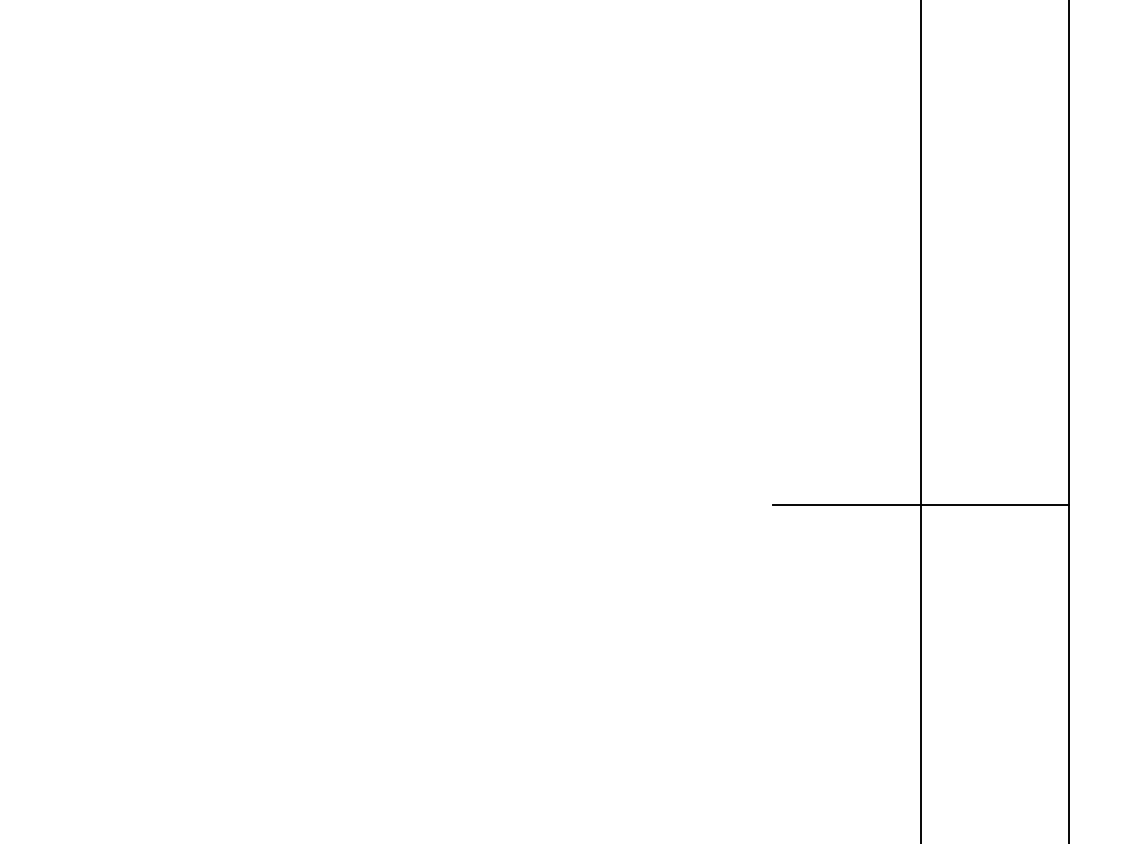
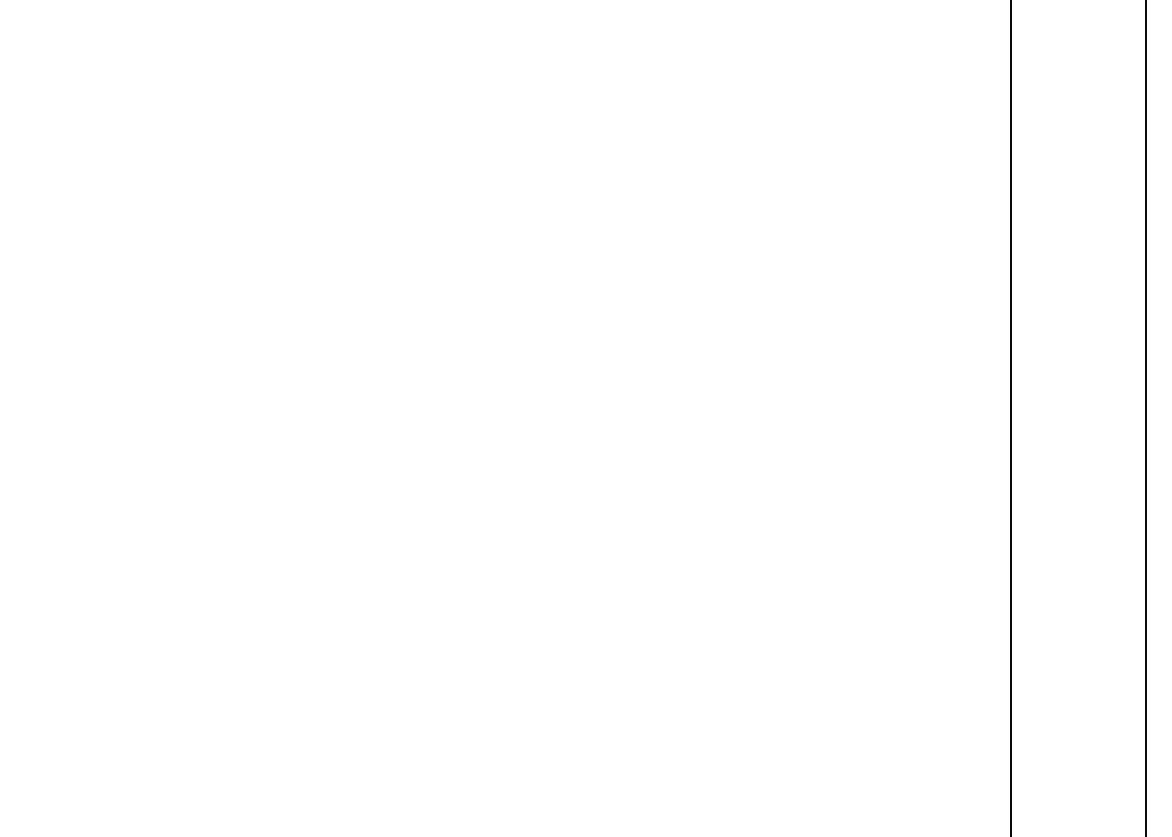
line: (920, 504) -> (1010, 533), removed

